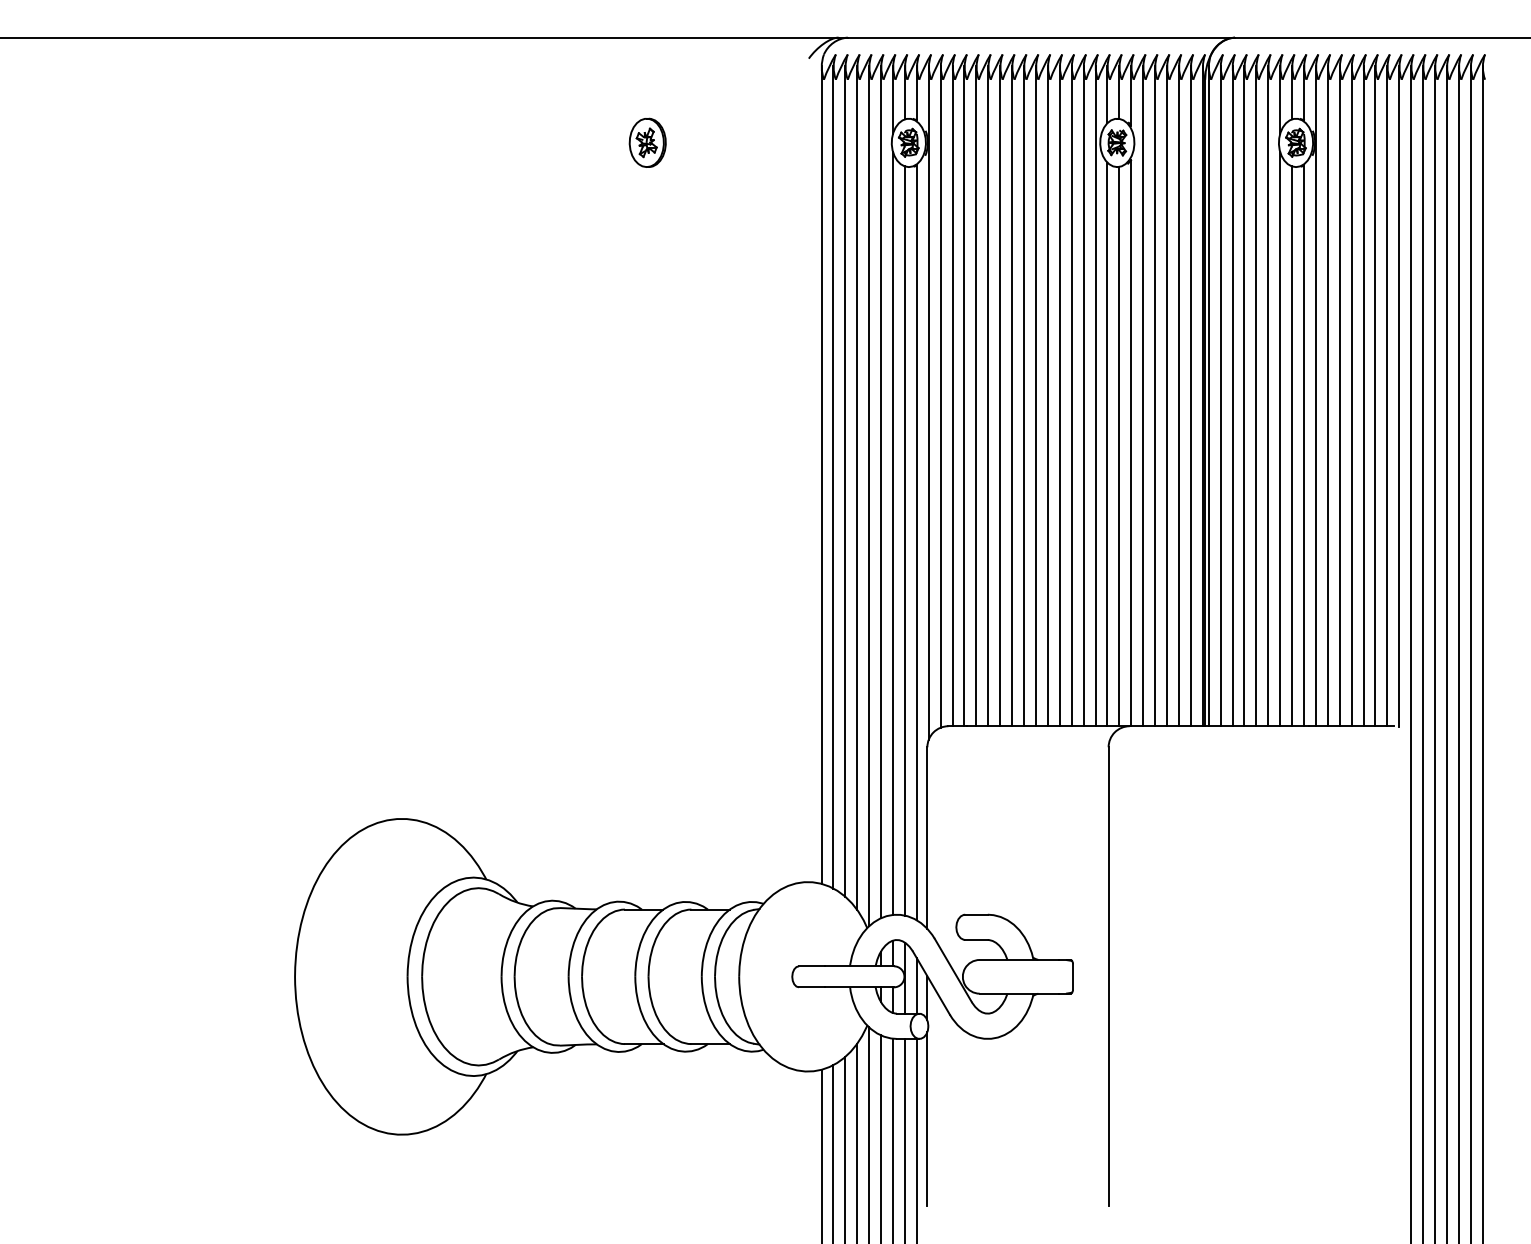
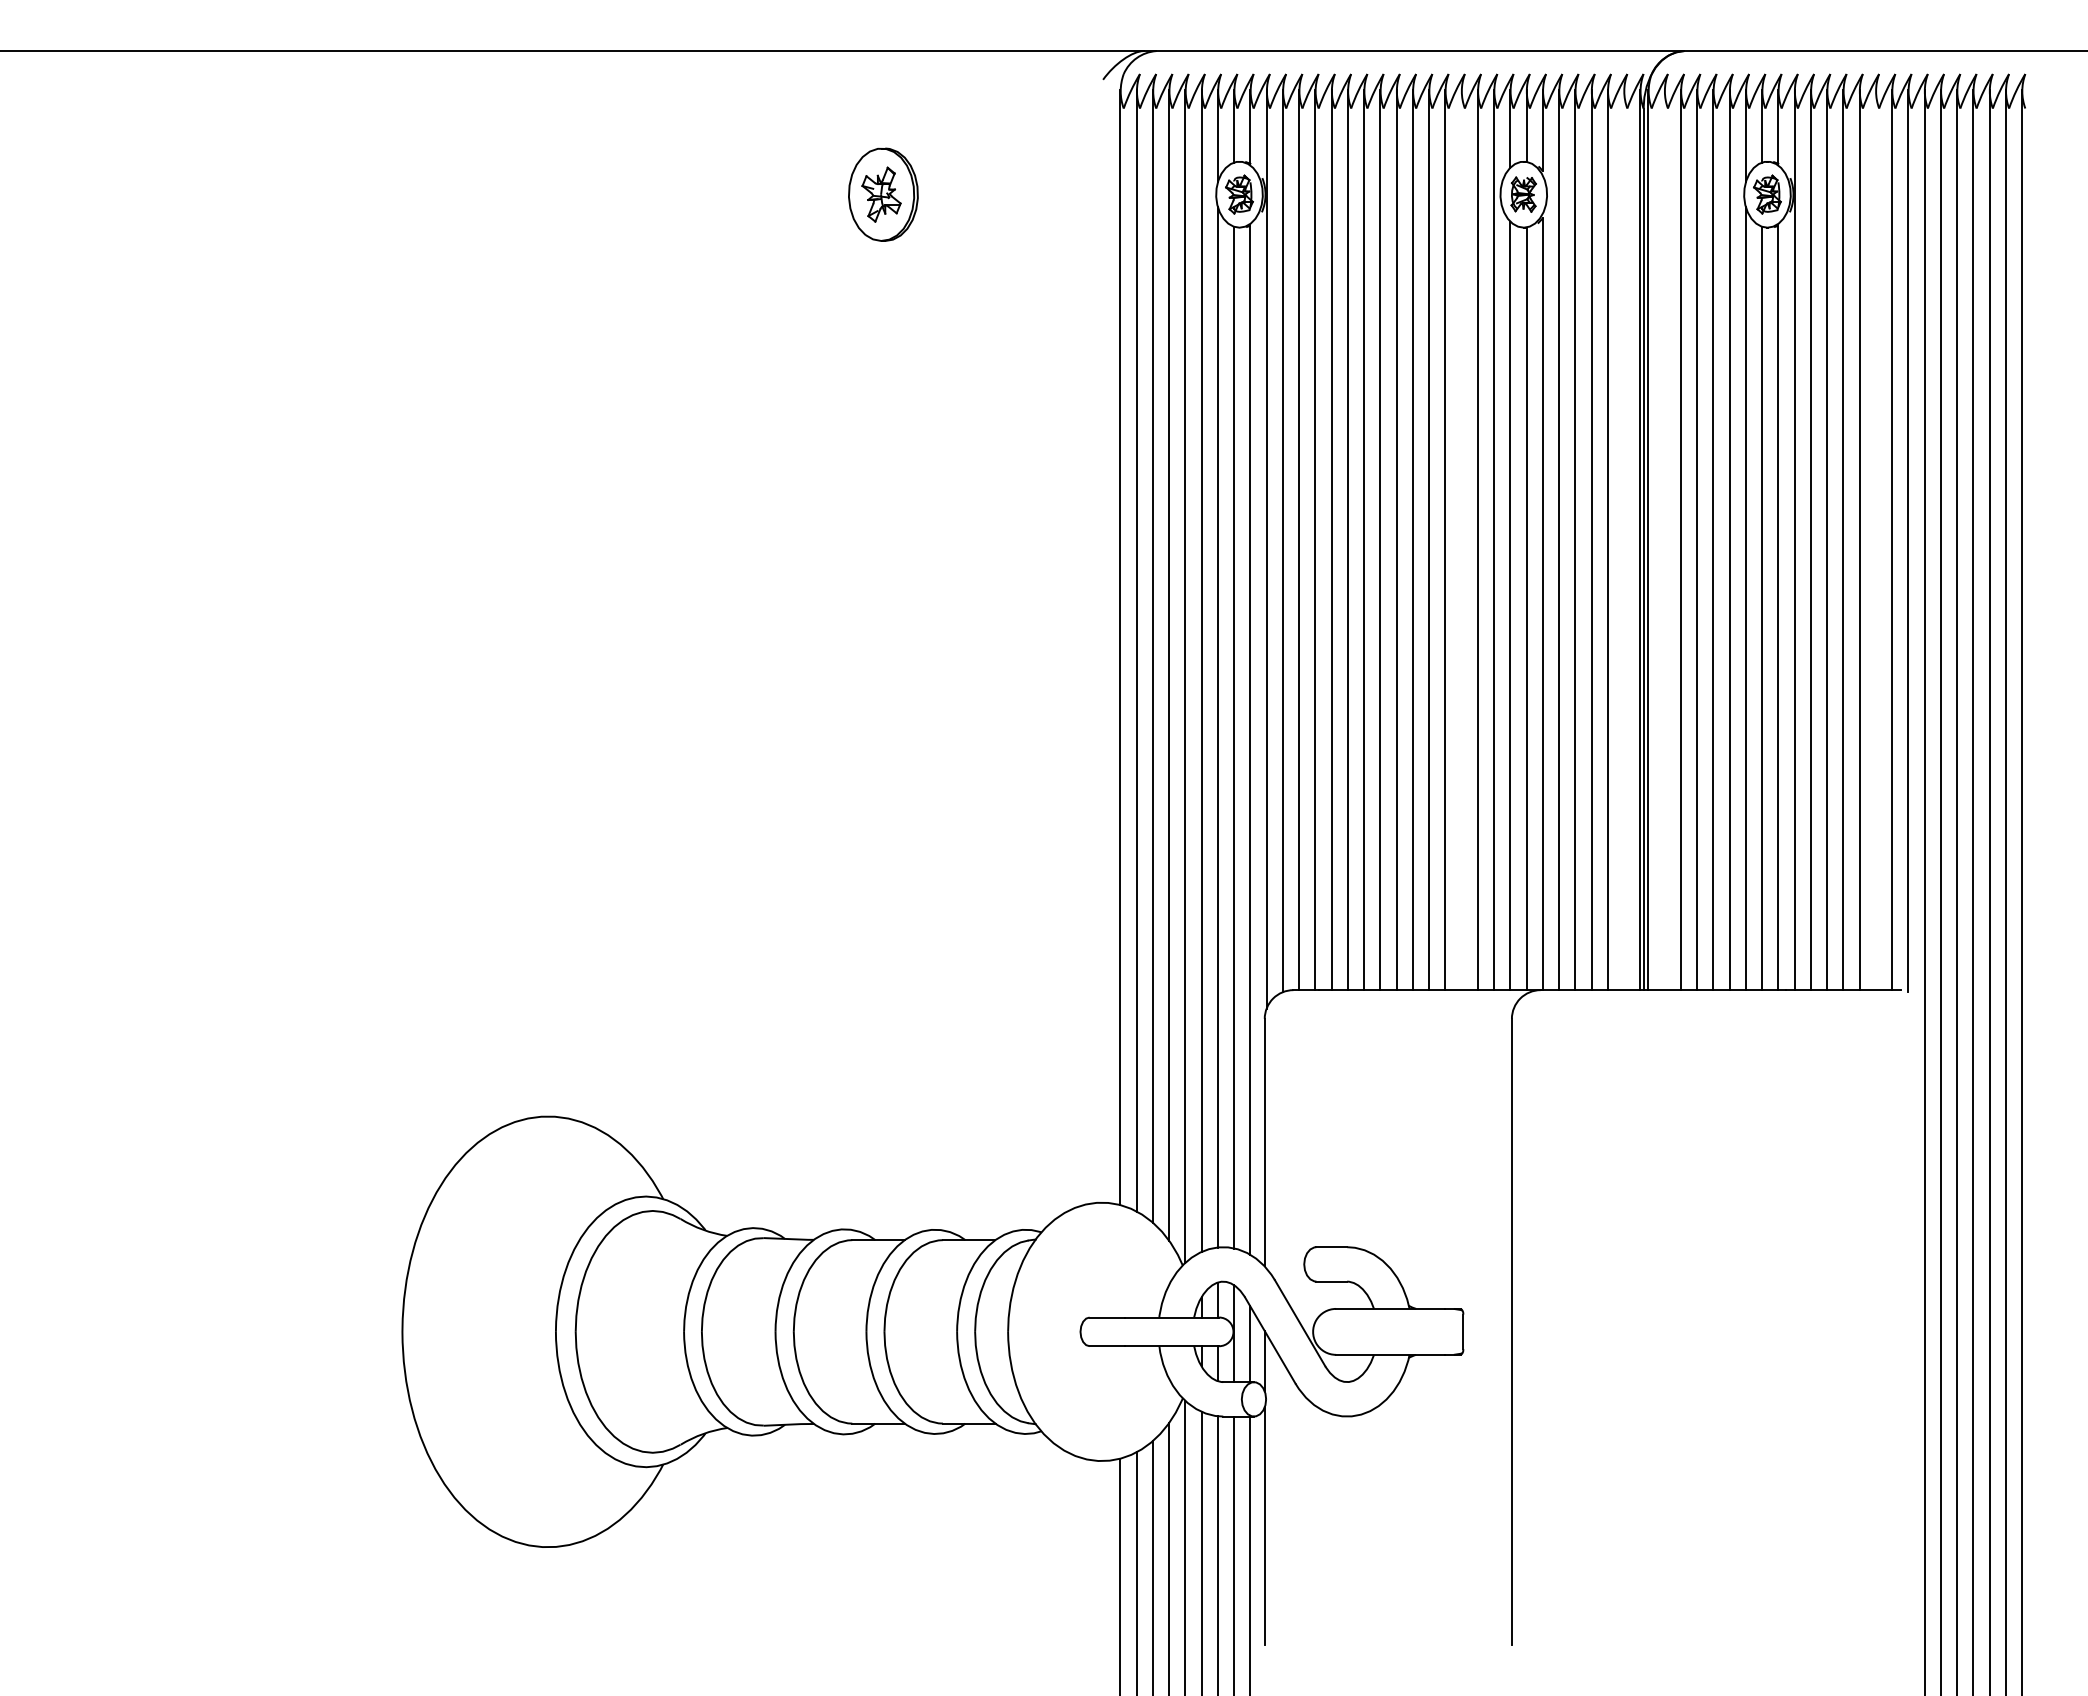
part: (647, 142) -> (883, 194), size x1.4
line: (1071, 395) -> (1461, 539), removed
line: (1190, 395) -> (1623, 539), removed
line: (1220, 395) -> (1664, 539), removed
line: (1375, 395) -> (1875, 539), removed

